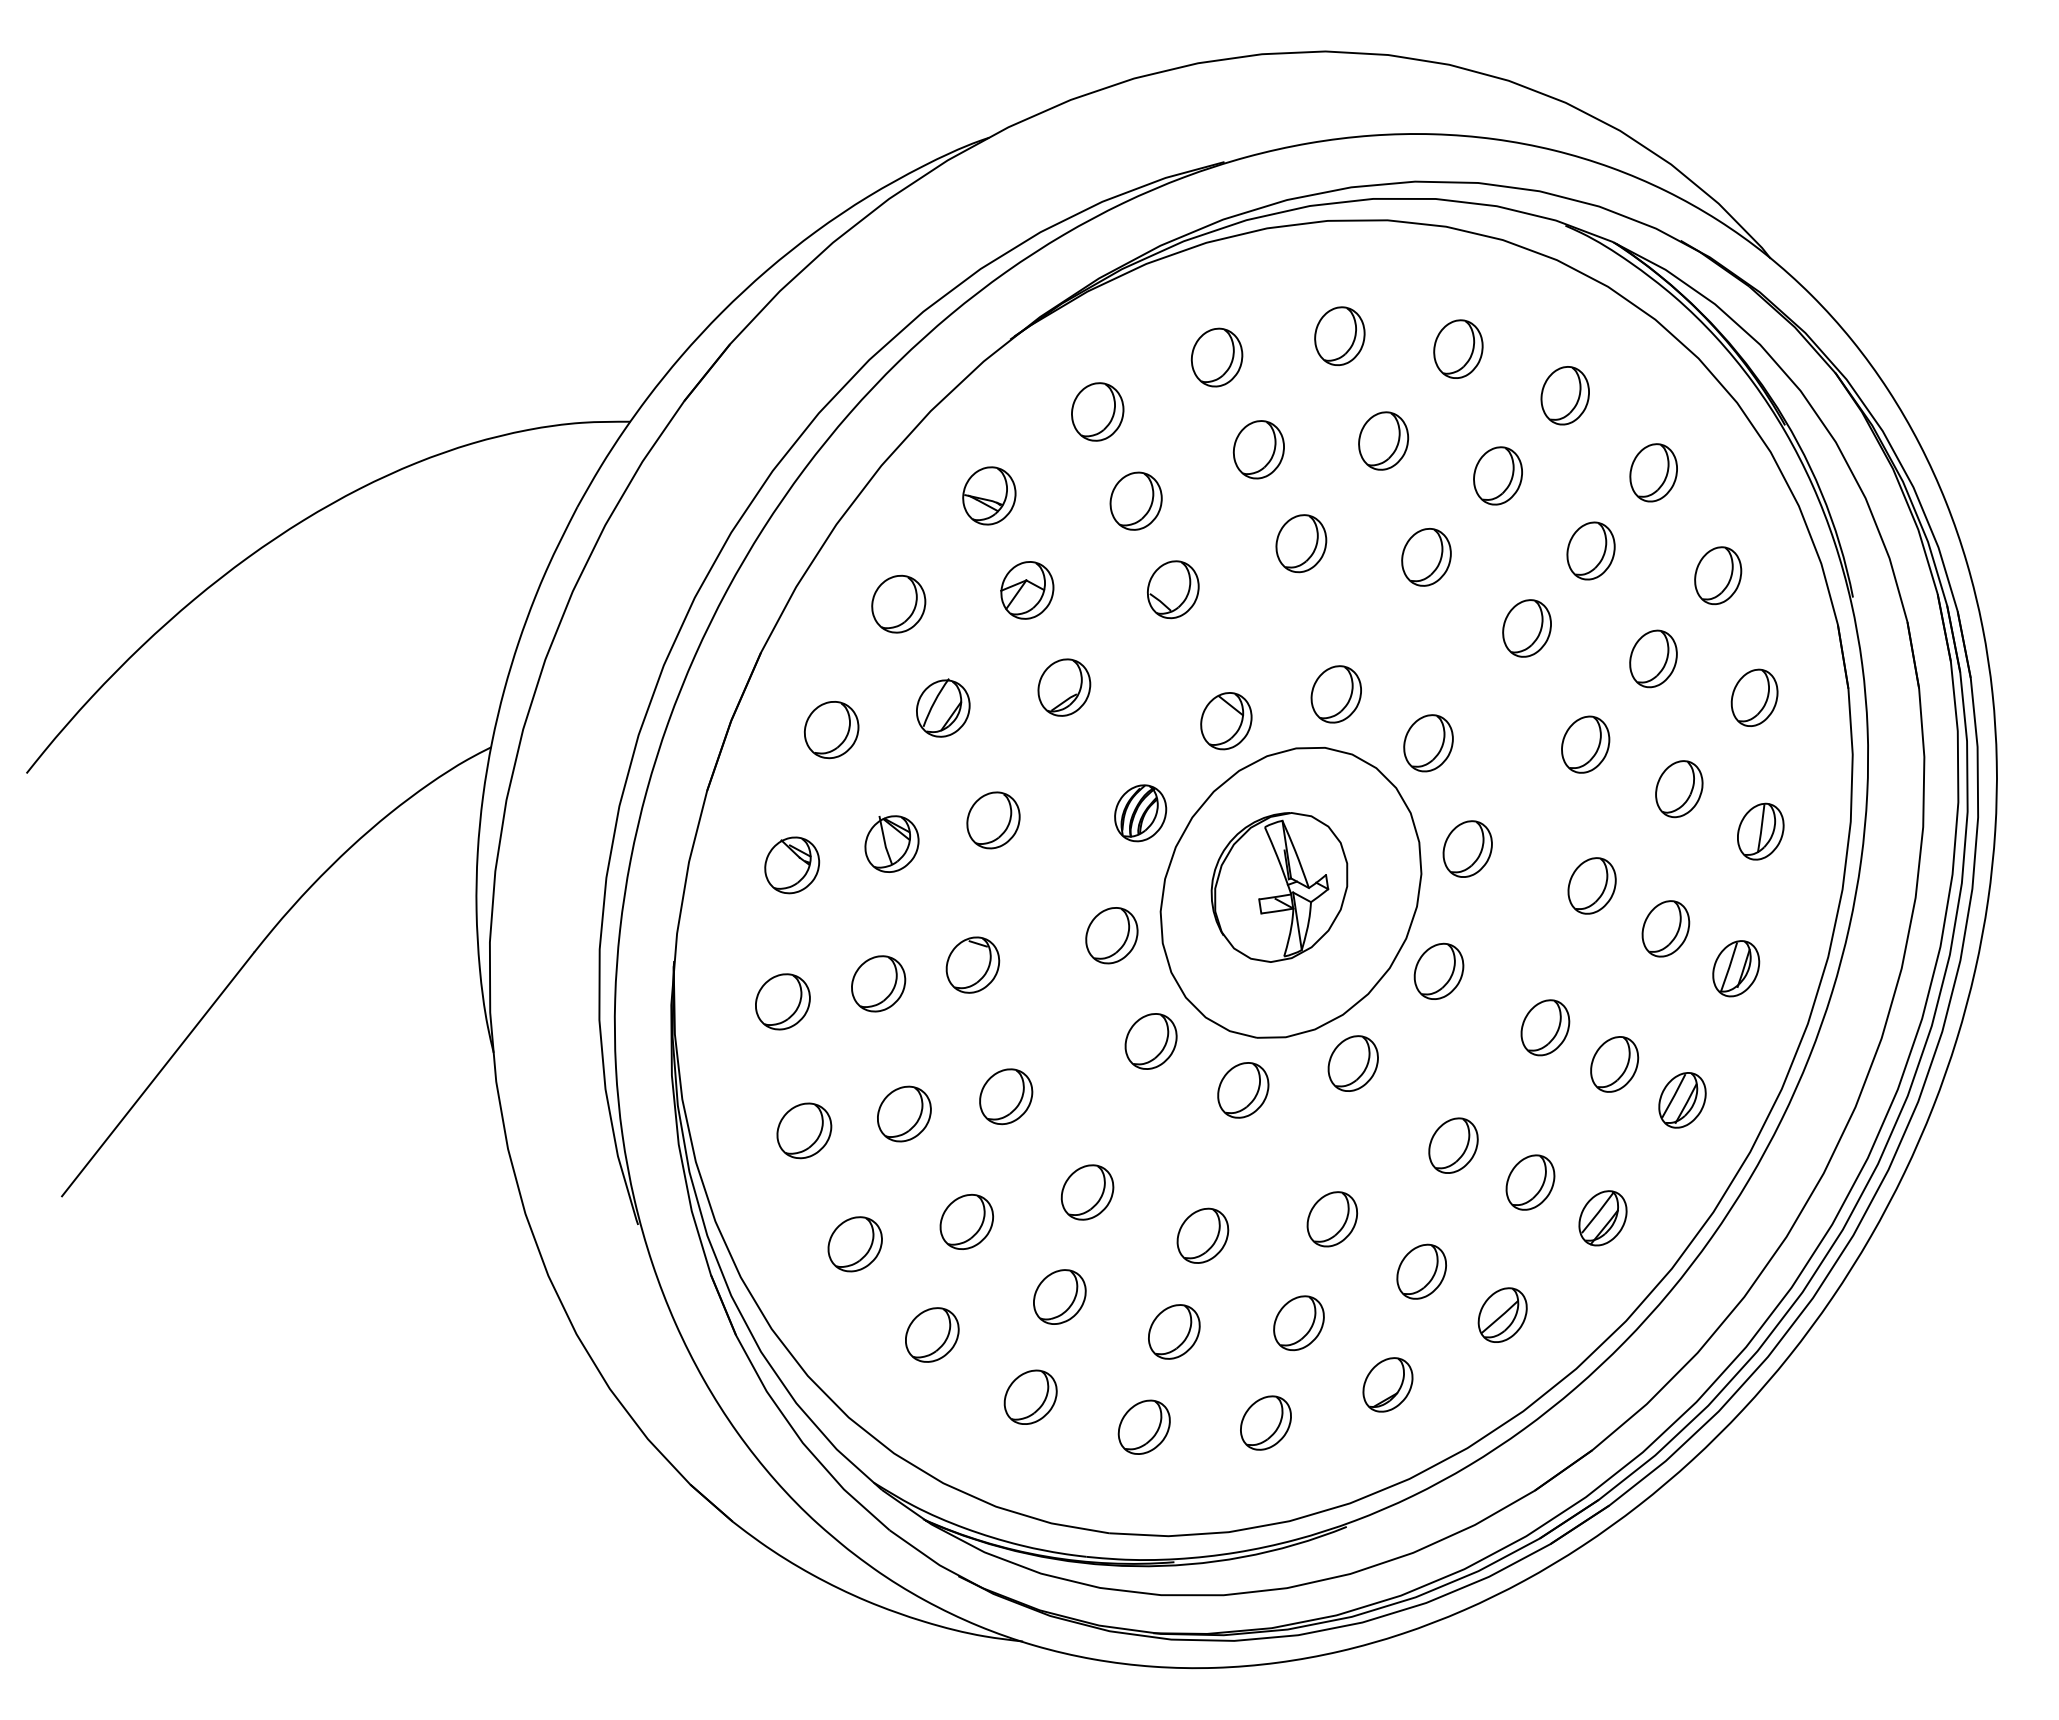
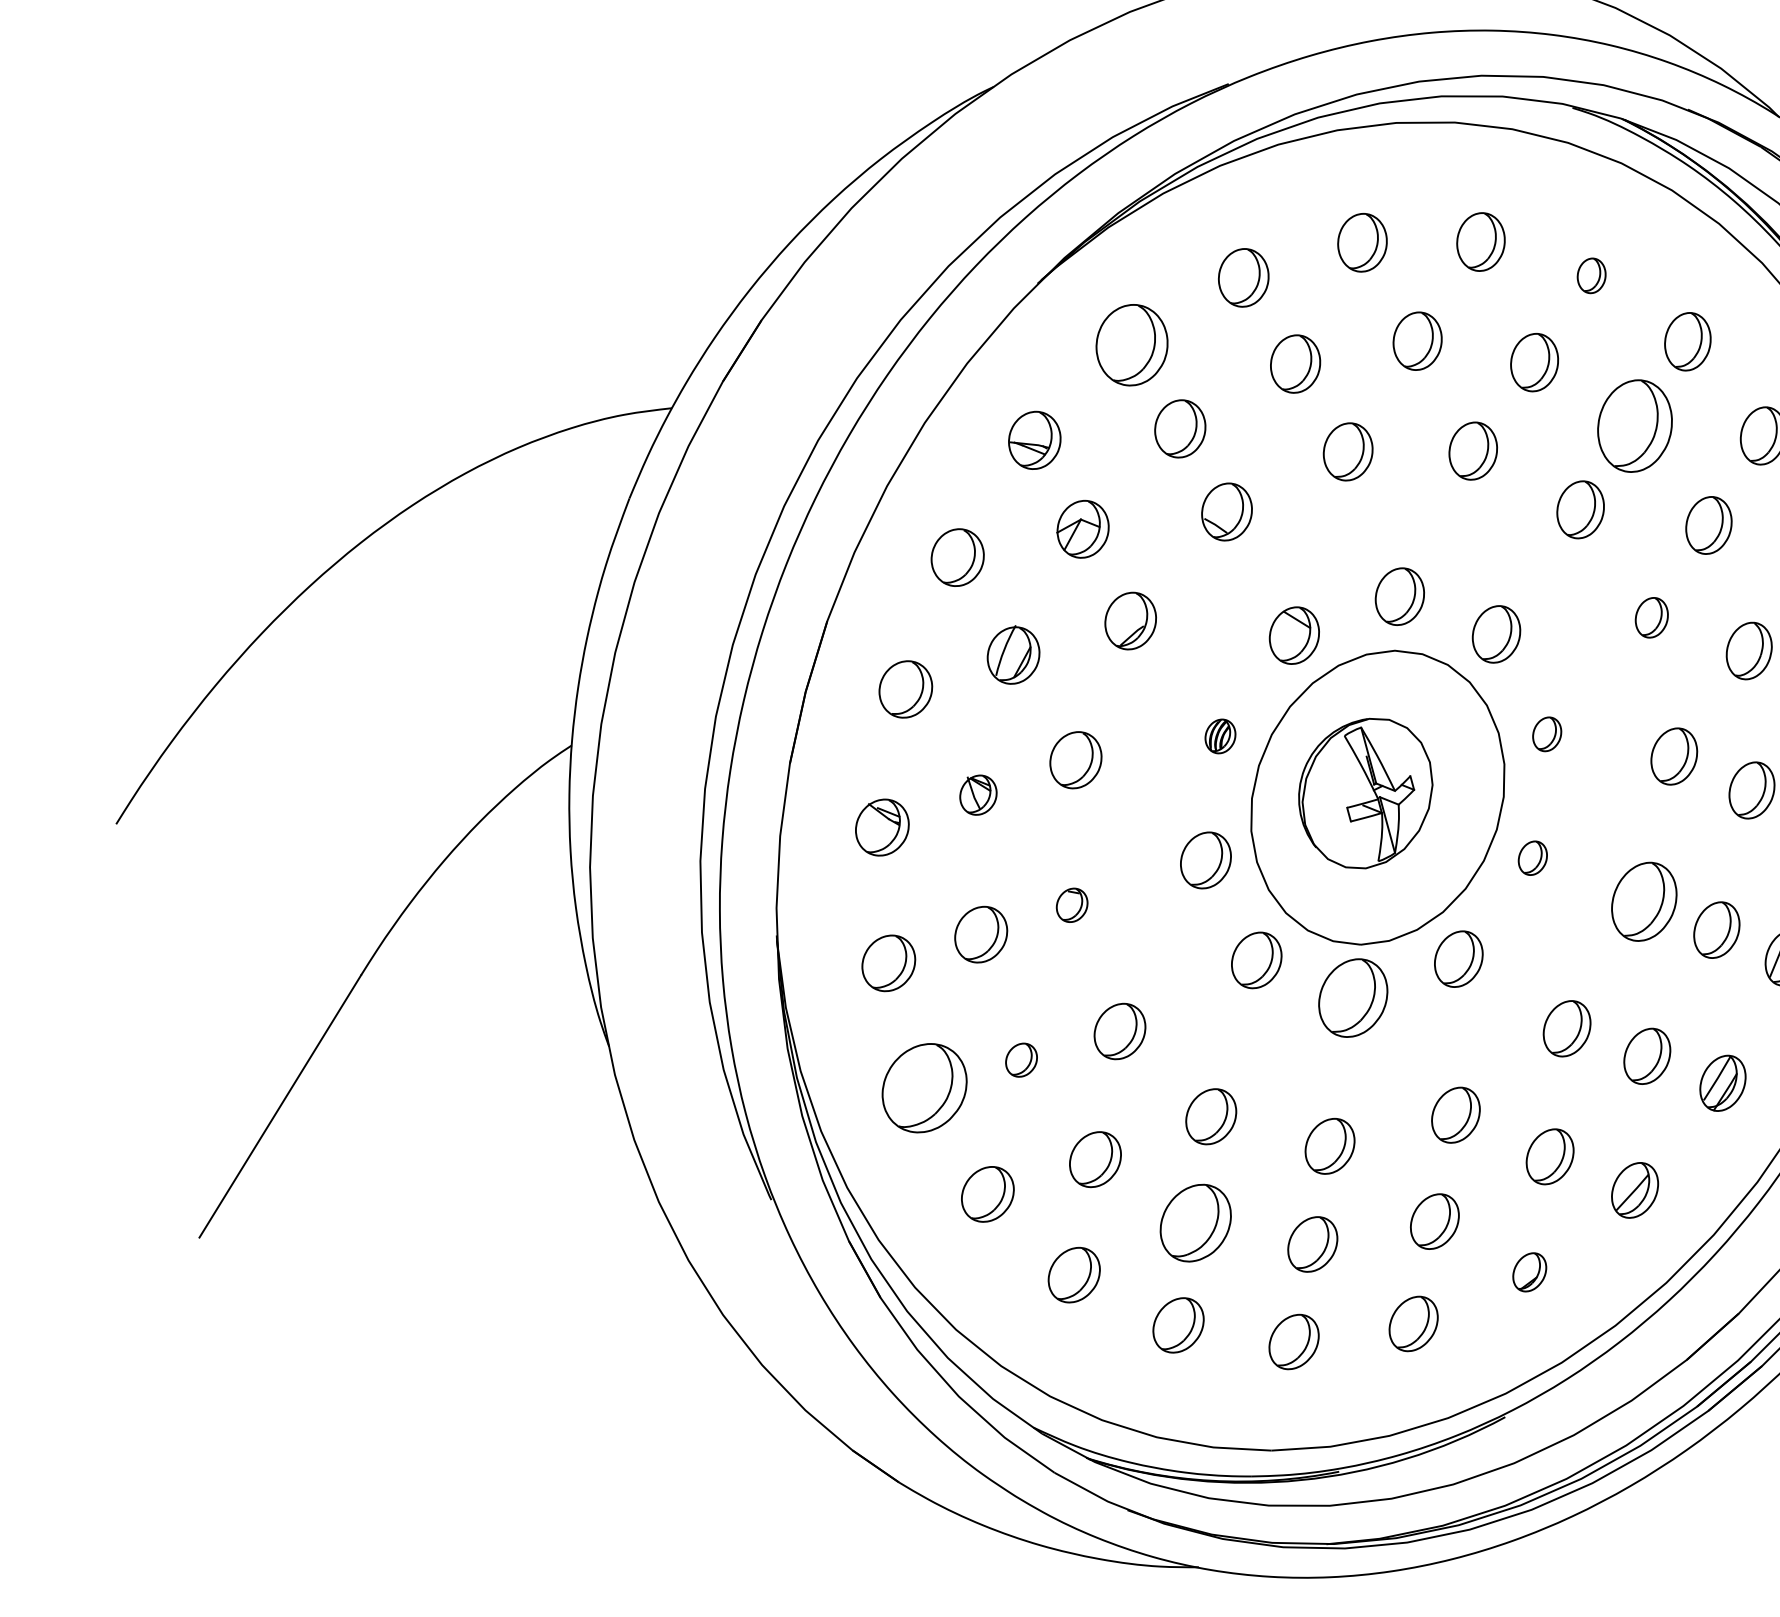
part: (1564, 395) -> (1590, 275), size x0.6
part: (1097, 411) -> (1131, 344), size x1.4
part: (1590, 550) -> (1634, 425), size x1.6
part: (1585, 744) -> (1651, 617), size x0.7
part: (1140, 813) -> (1220, 736), size x0.6
part: (891, 843) -> (977, 794), size x0.7
part: (1467, 848) -> (1546, 733), size x0.6
part: (972, 964) -> (1071, 904), size x0.6
part: (1438, 970) -> (1532, 857), size x0.6
part: (1545, 1027) -> (1644, 901), size x1.4
part: (1243, 1090) -> (1353, 998), size x1.4
part: (904, 1113) -> (1021, 1059), size x0.6
part: (804, 1130) -> (924, 1087), size x1.6
part: (1059, 1296) -> (1195, 1222), size x1.4
part: (1387, 1384) -> (1529, 1271), size x0.7

